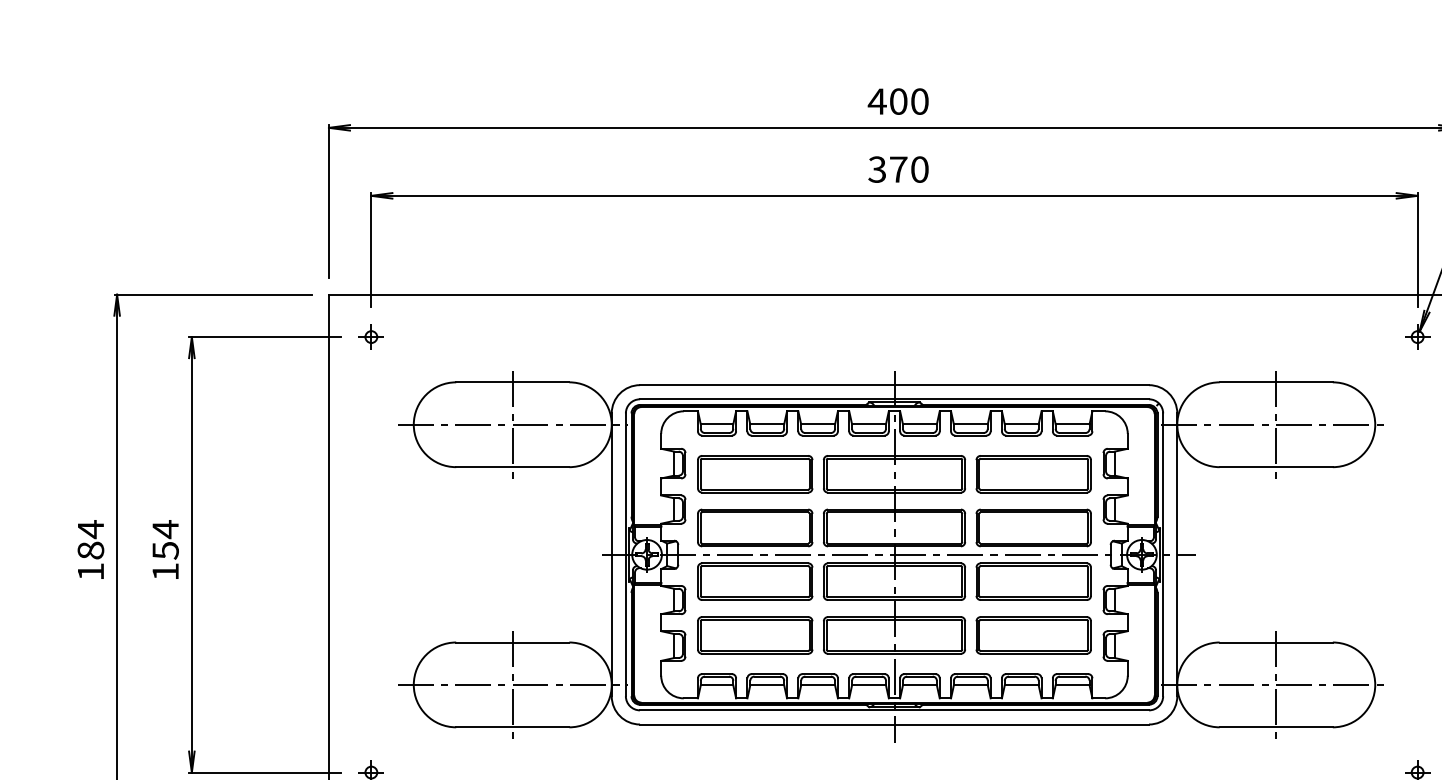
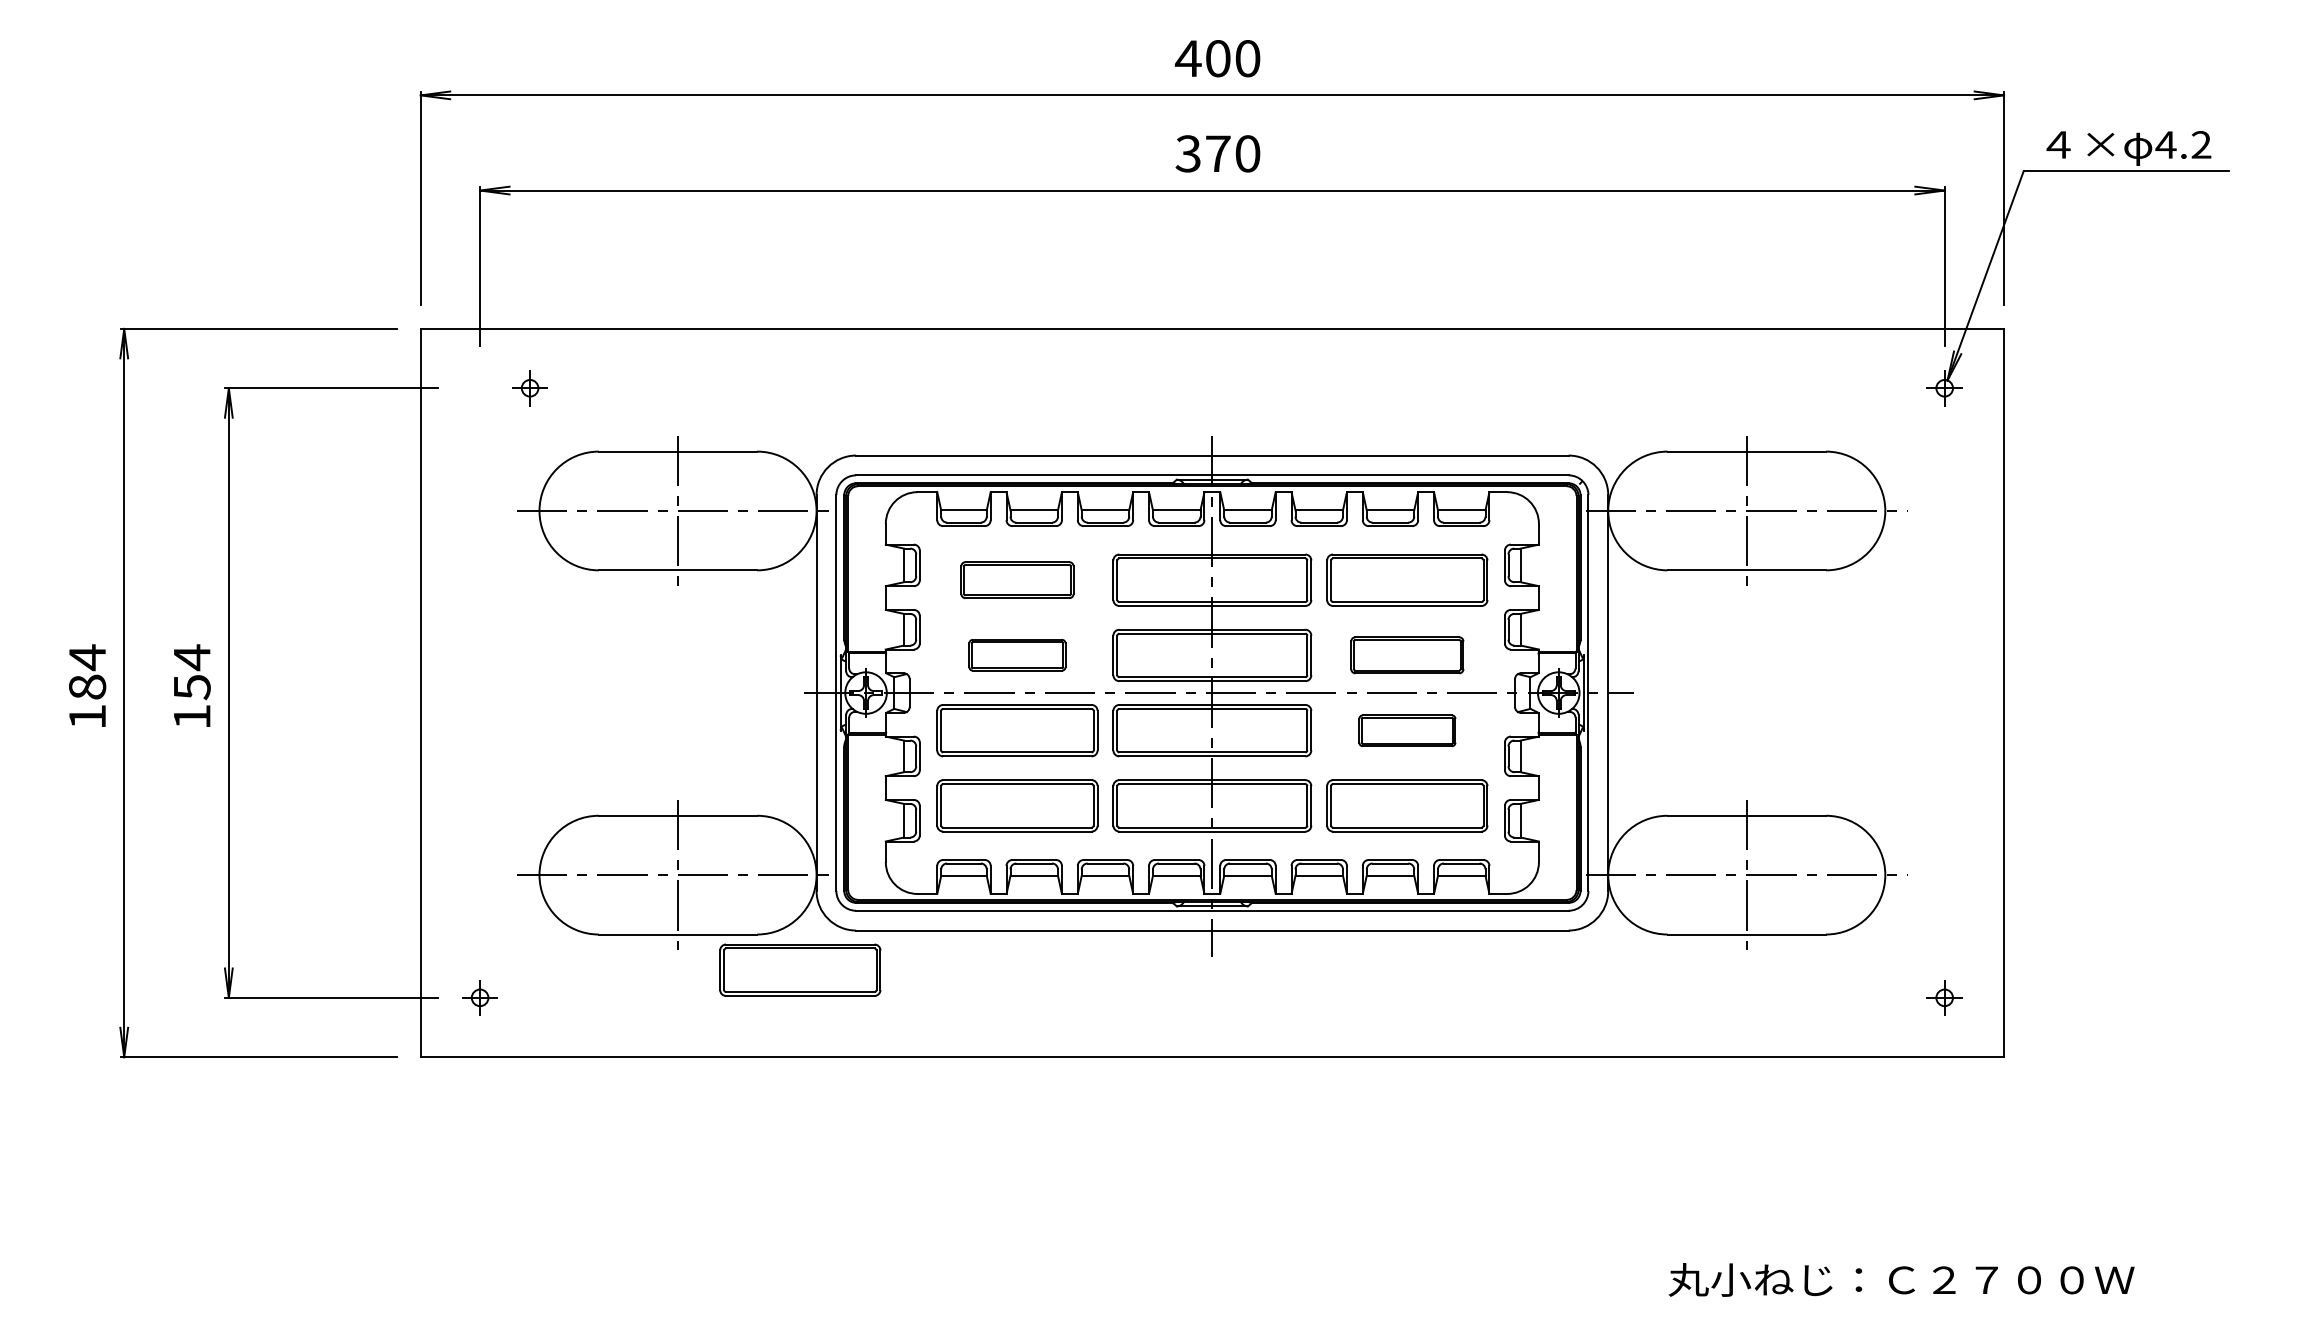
part: (370, 337) -> (529, 388), moved
part: (755, 473) -> (1017, 579), size x0.7
part: (755, 527) -> (1017, 654), size x0.6
part: (1033, 527) -> (1407, 654), size x0.7
part: (1033, 581) -> (1407, 730), size x0.6
part: (600, 752) -> (800, 969), added

